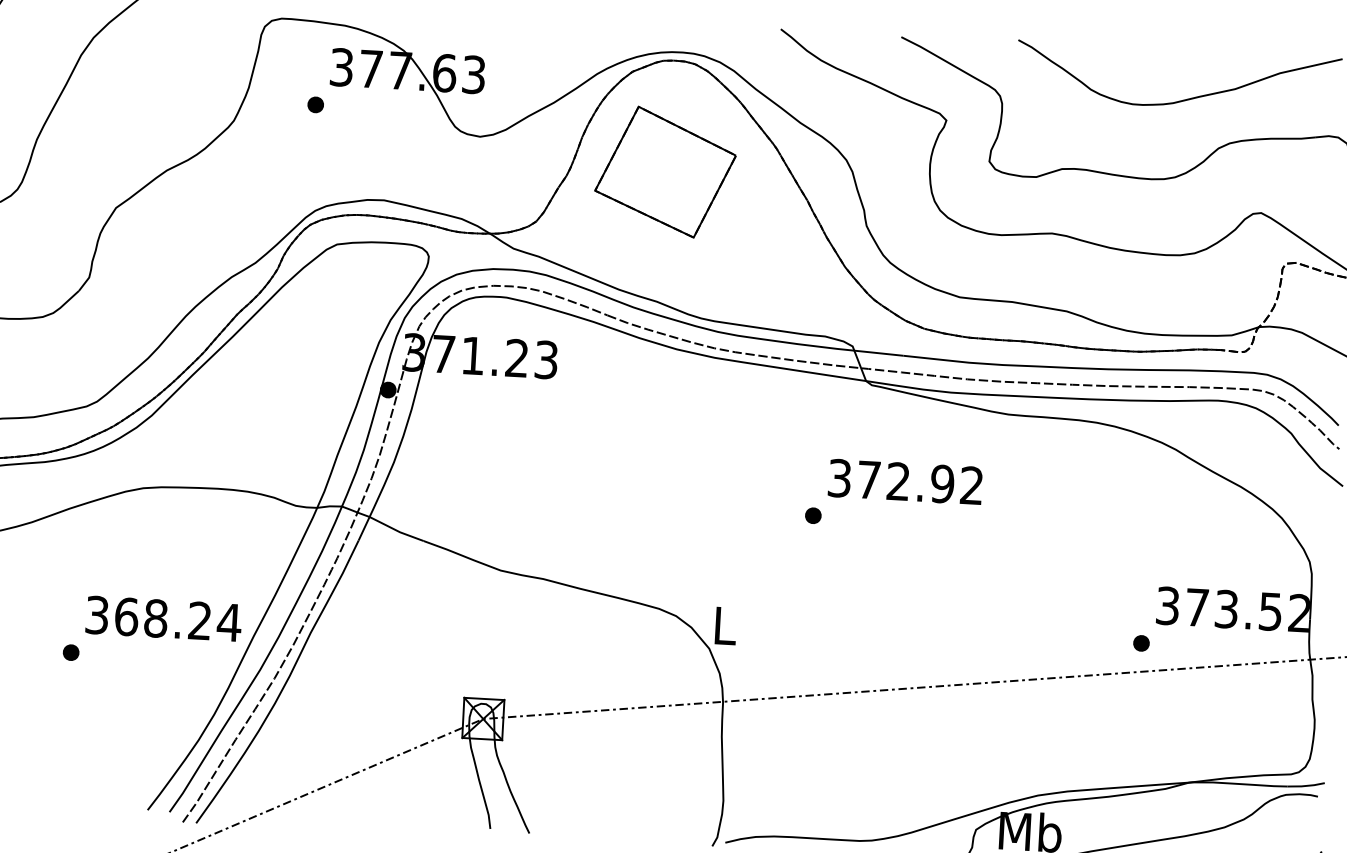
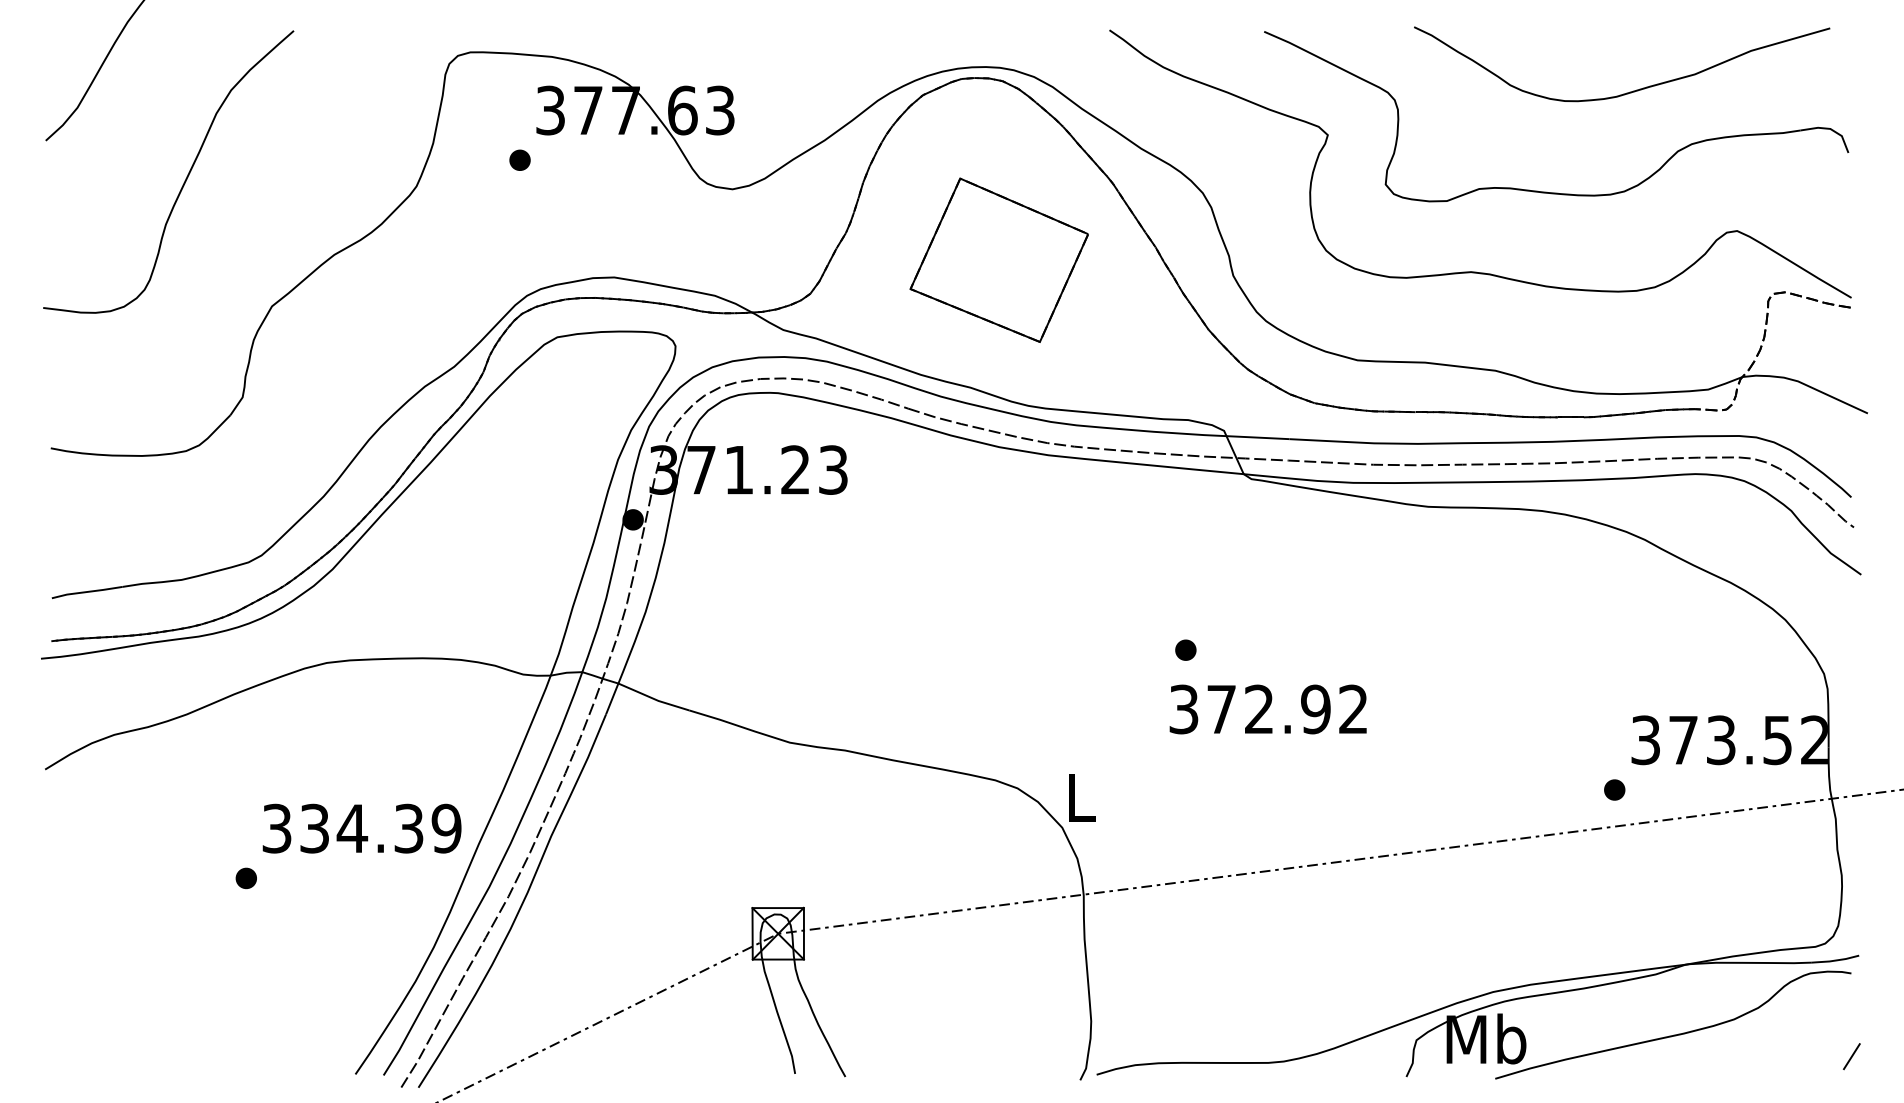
part: (664, 171) -> (998, 259), moved
text: (904, 481) -> (1267, 709), moved
text: (178, 619) -> (381, 828), 368.24 -> 334.39

